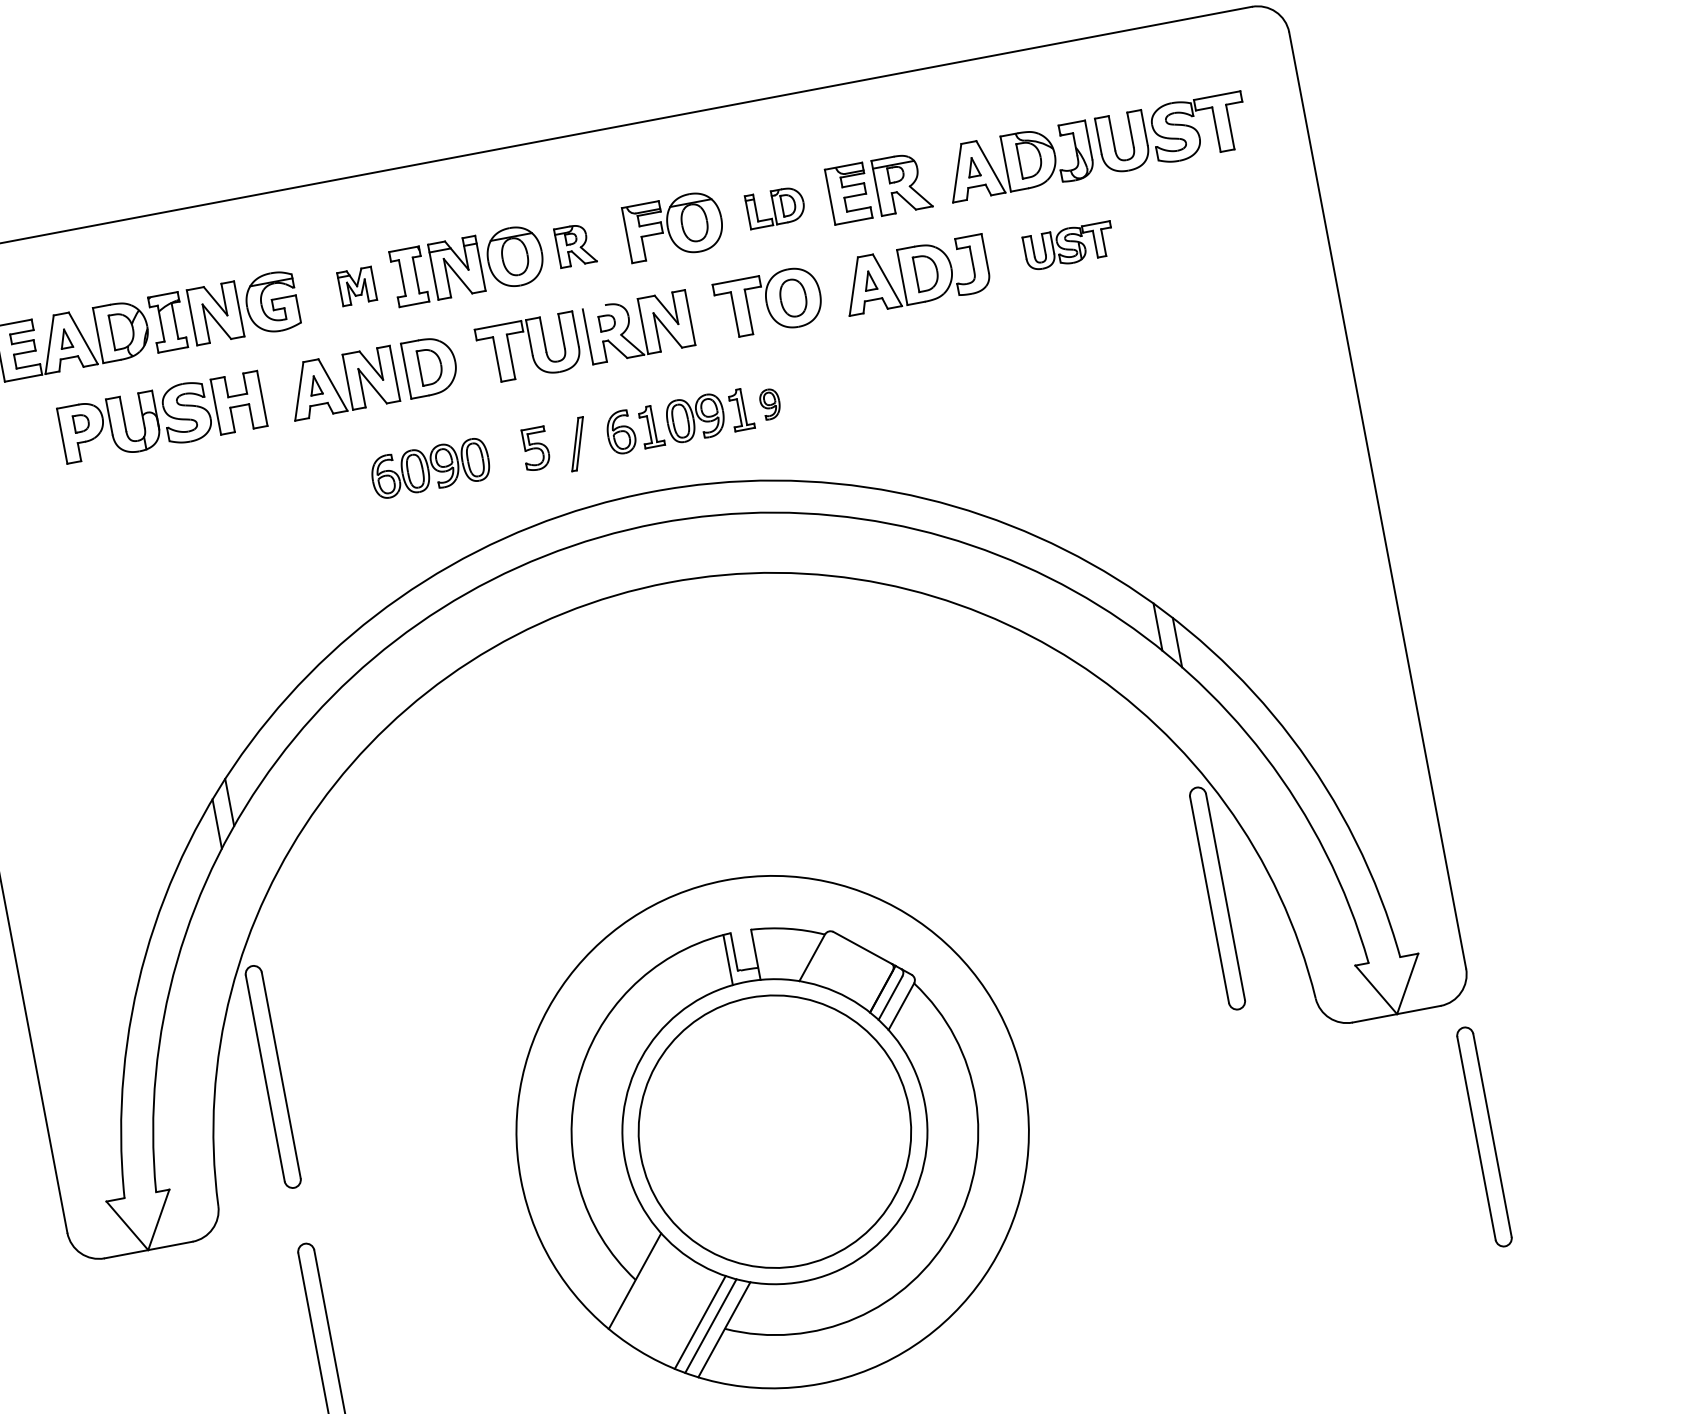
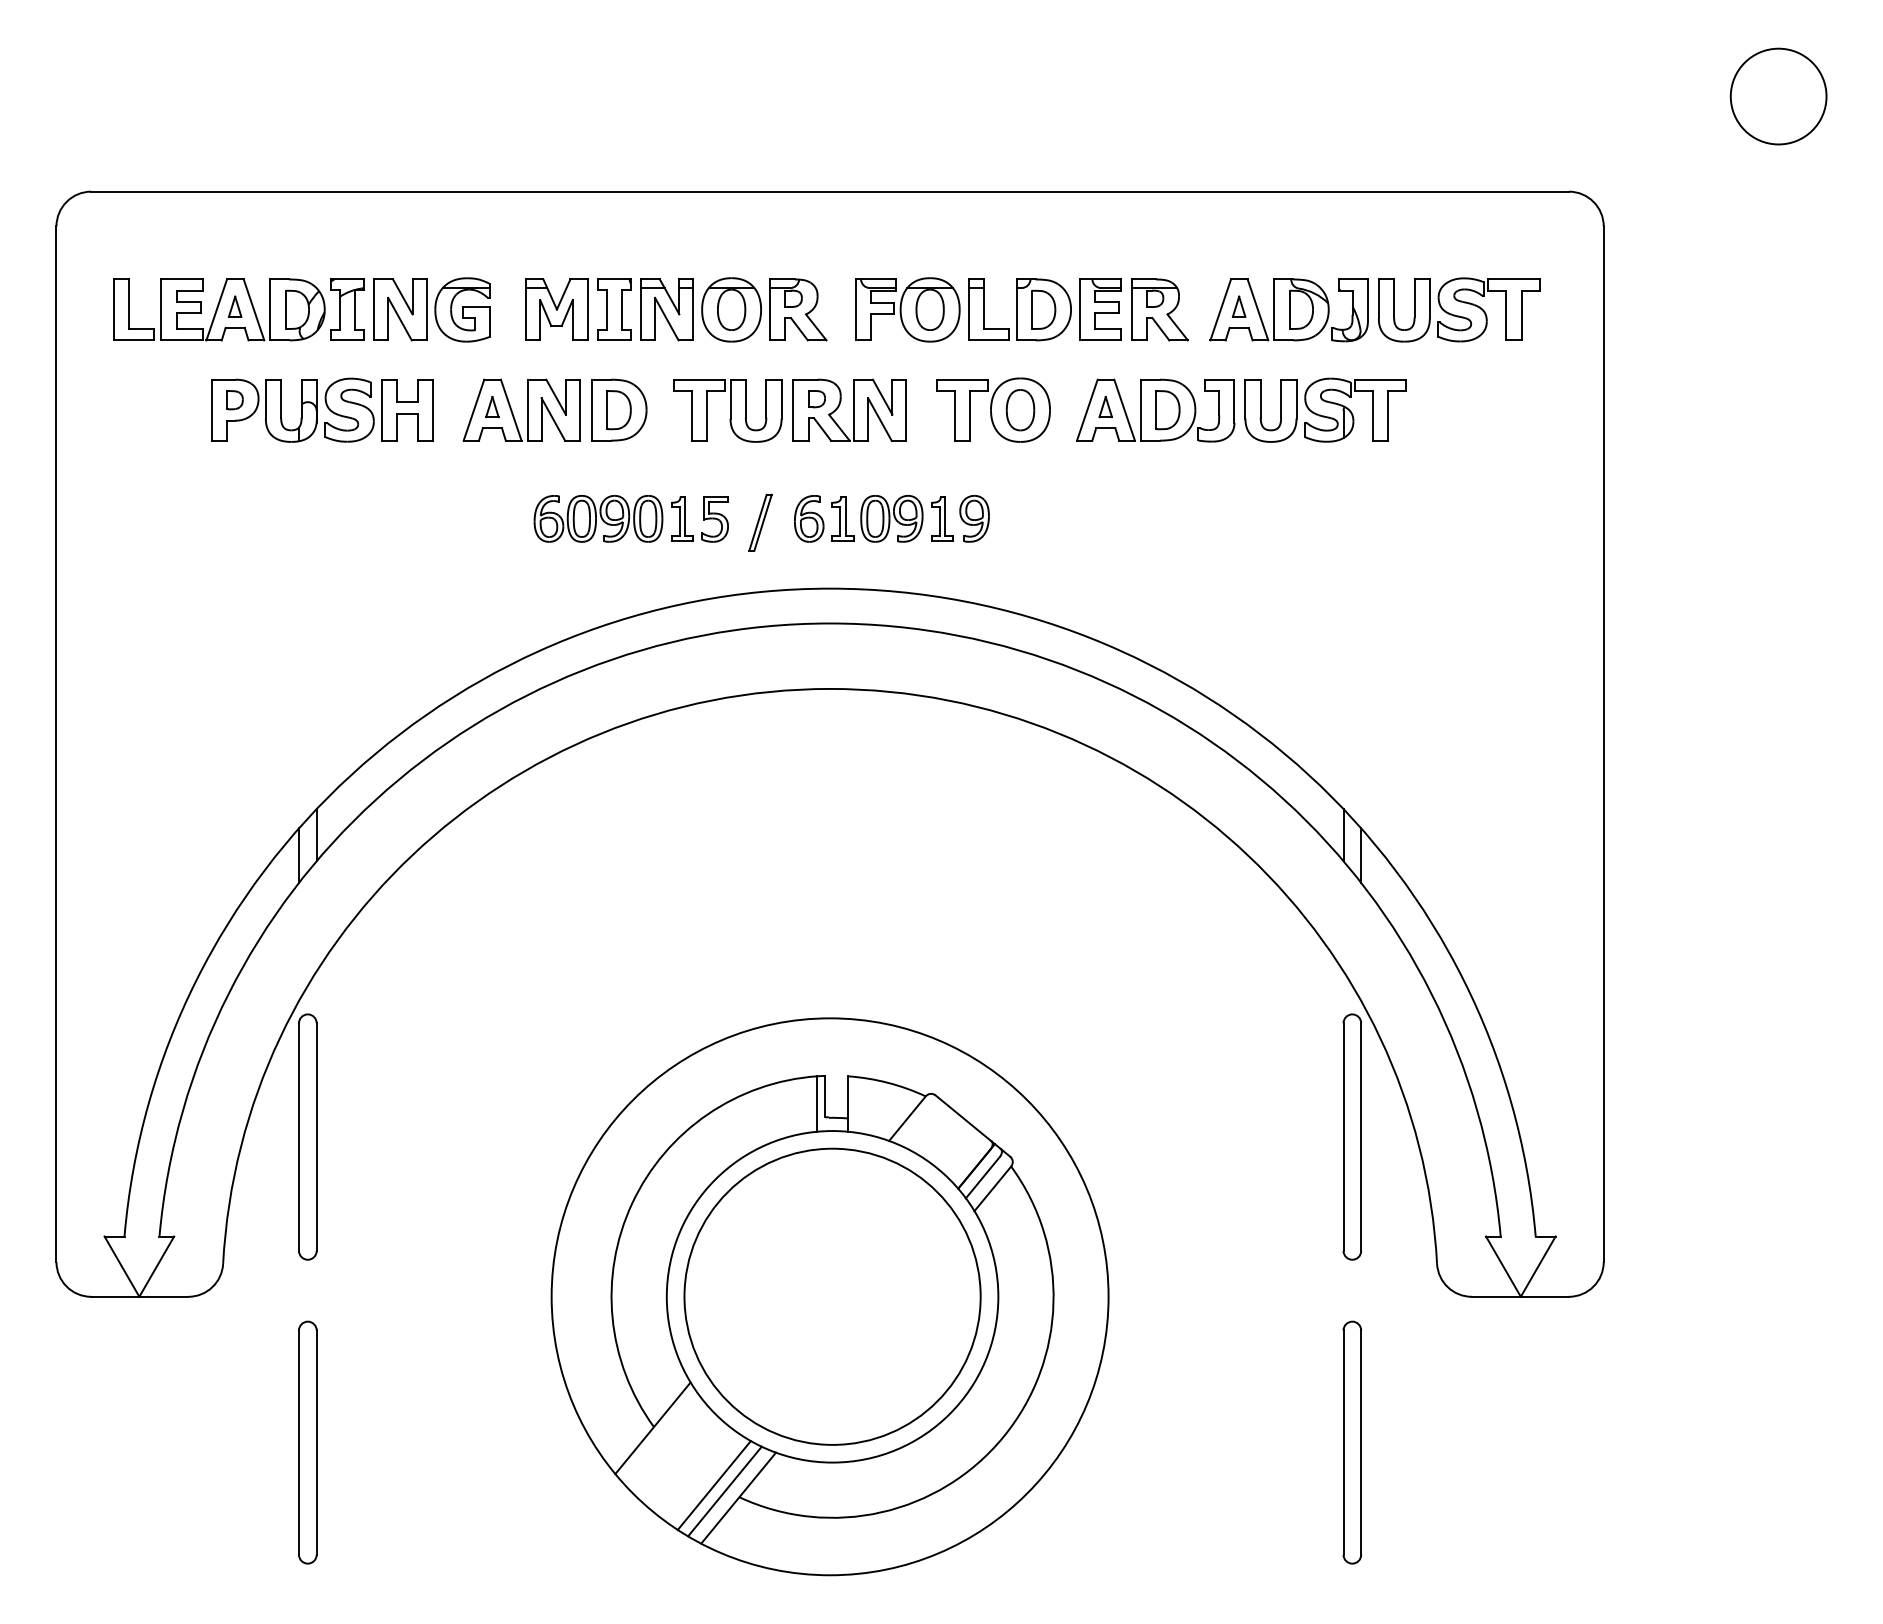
part: (775, 207) -> (1019, 309), size x1.67
part: (575, 245) -> (798, 309), size x1.43
part: (1068, 245) -> (1325, 409), size x1.67
part: (356, 286) -> (556, 309), size x1.67
line: (593, 307) -> (805, 379), added
part: (770, 403) -> (974, 518), size x1.43
part: (506, 453) -> (682, 518), added
part: (1484, 1136) -> (1352, 1442), moved

